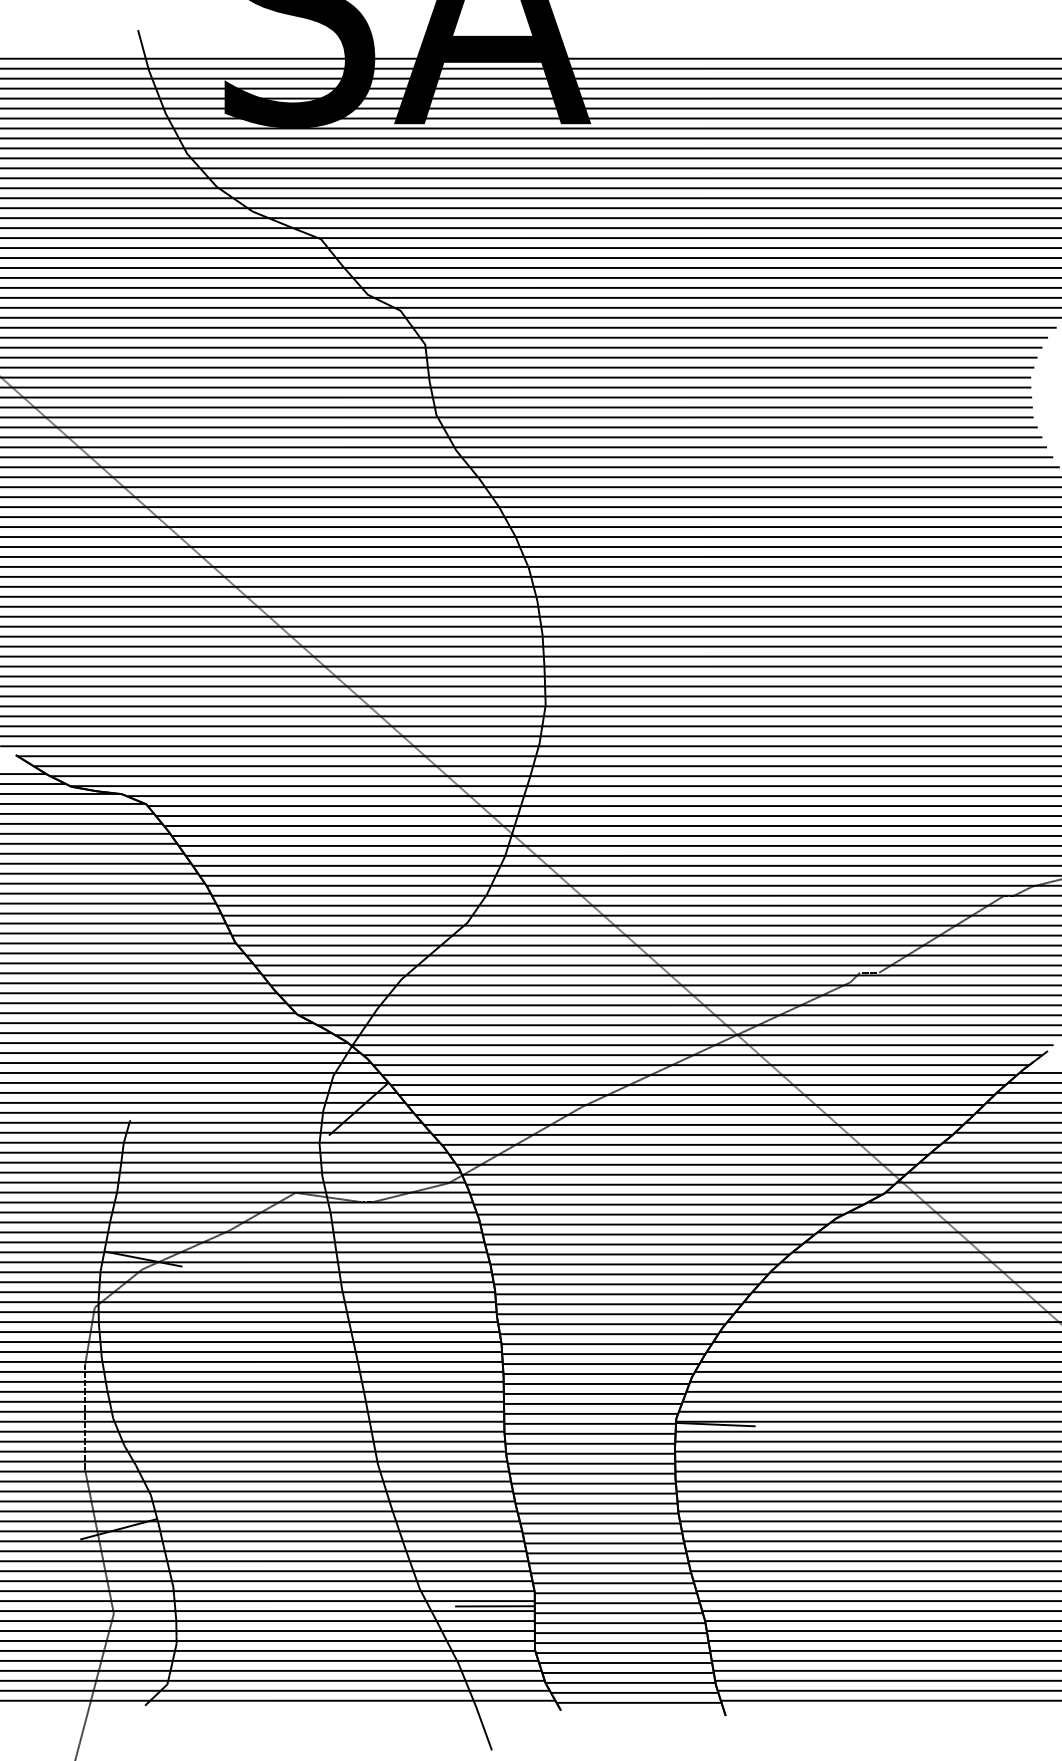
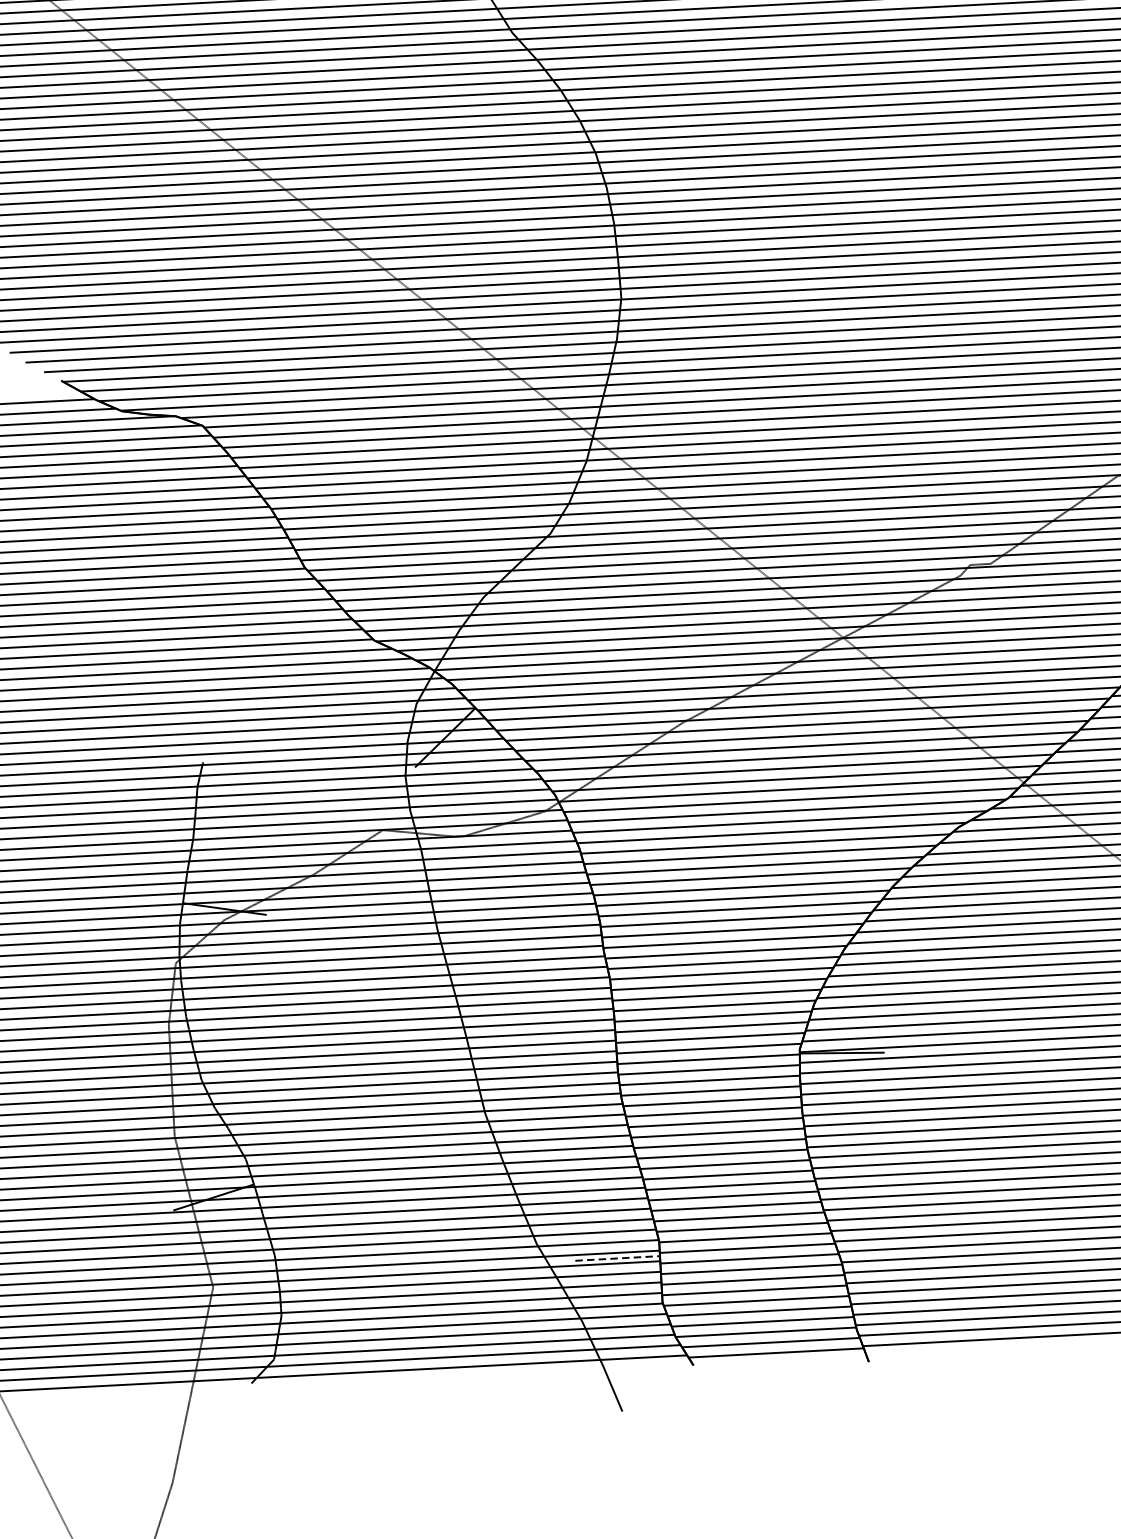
line: (494, 1606) -> (617, 1258), solid -> dashed

